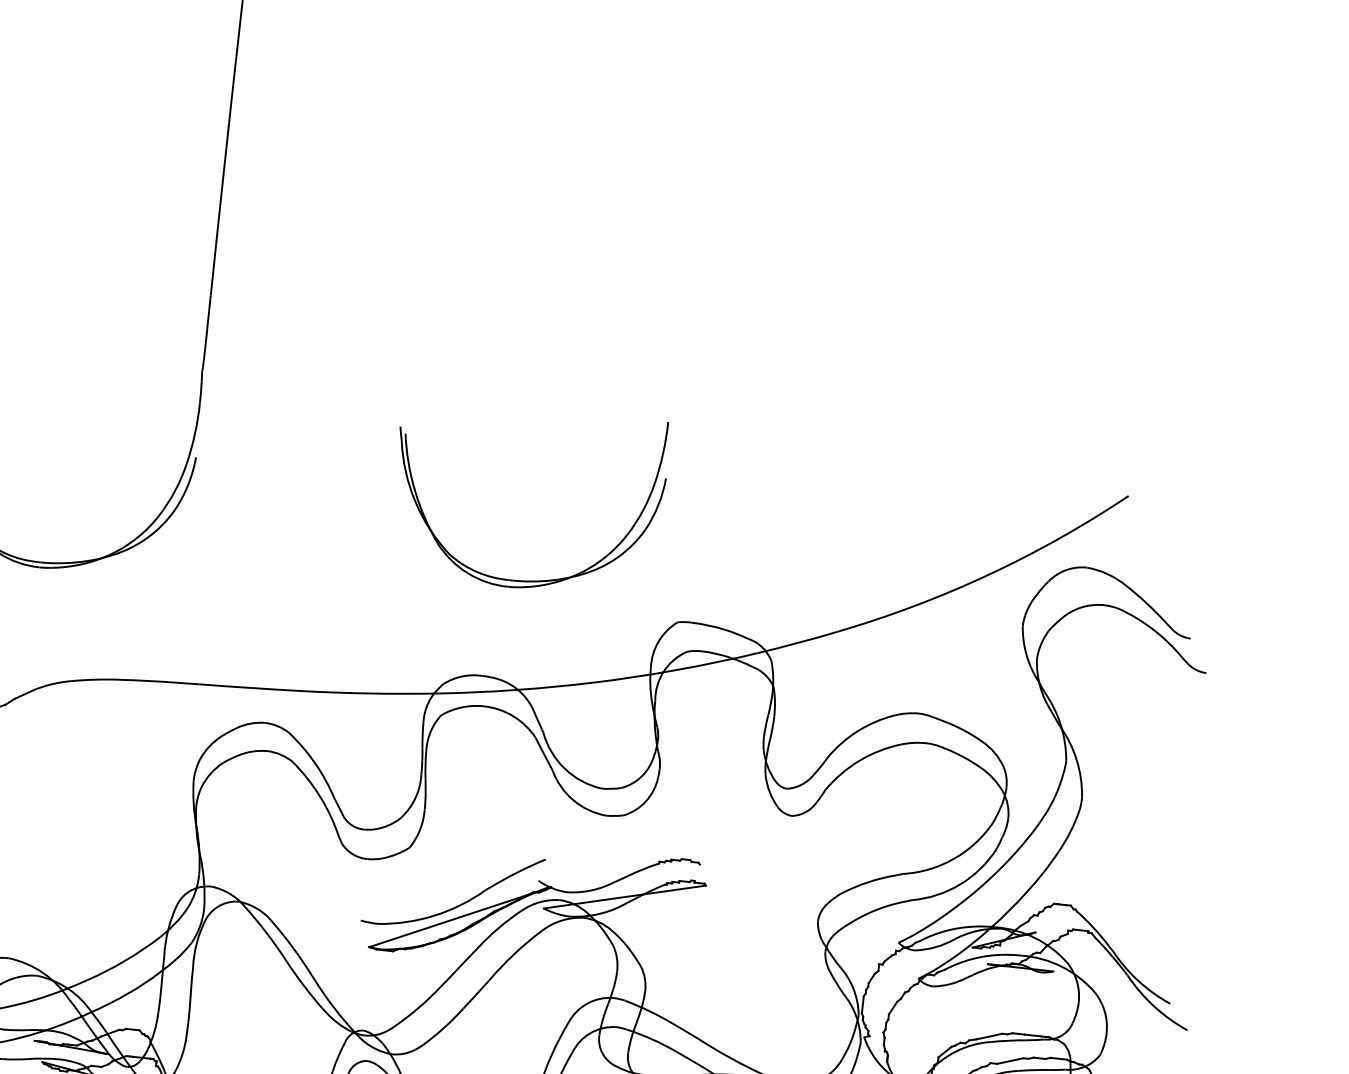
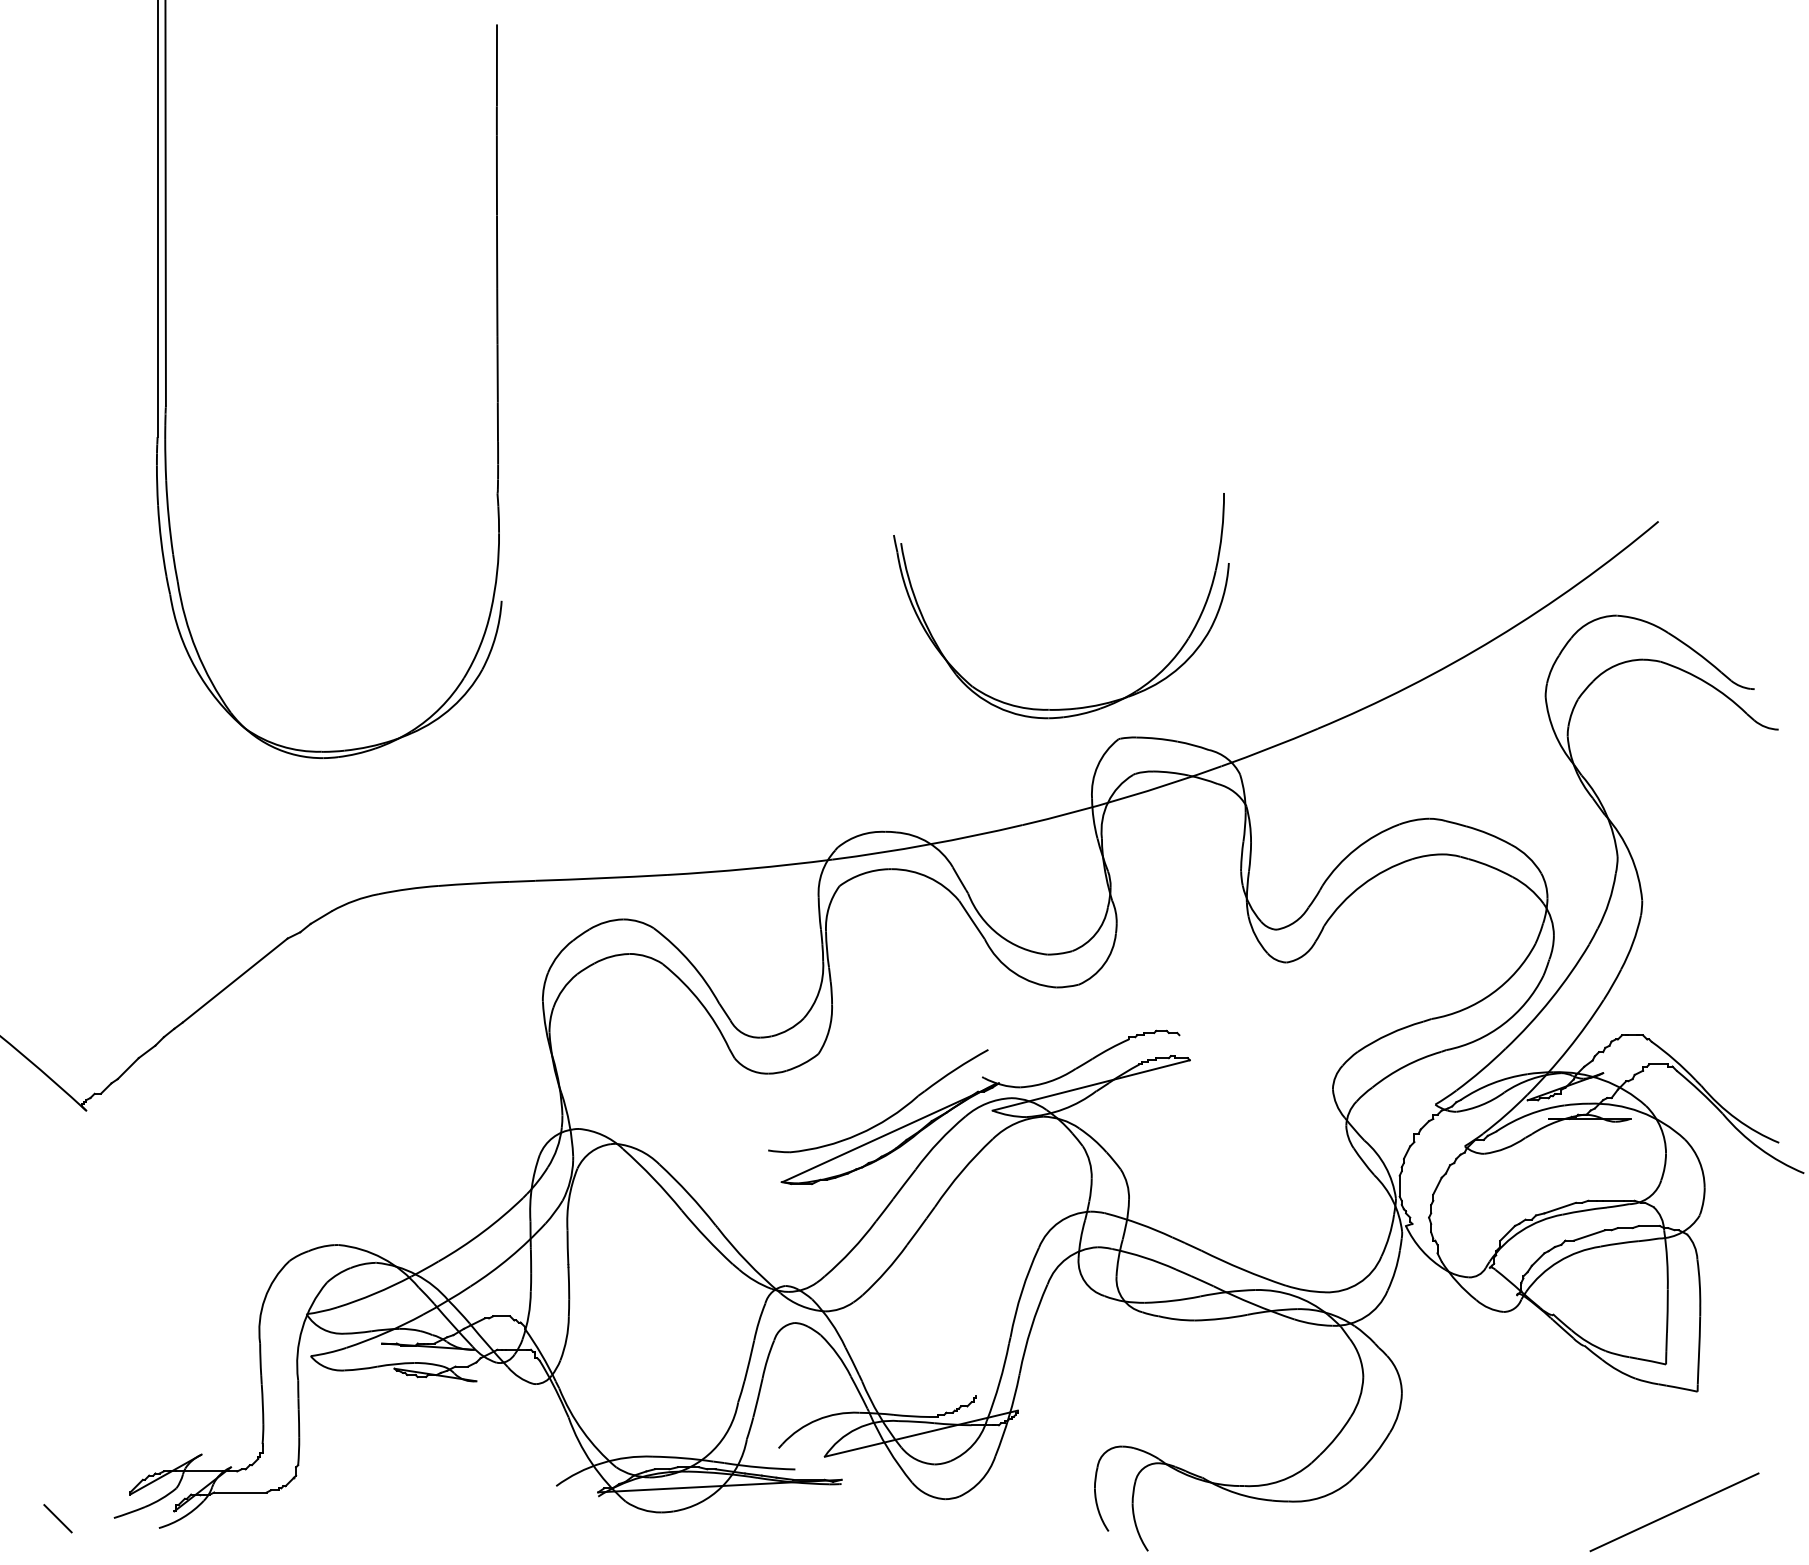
part: (529, 580) -> (1074, 707), moved

